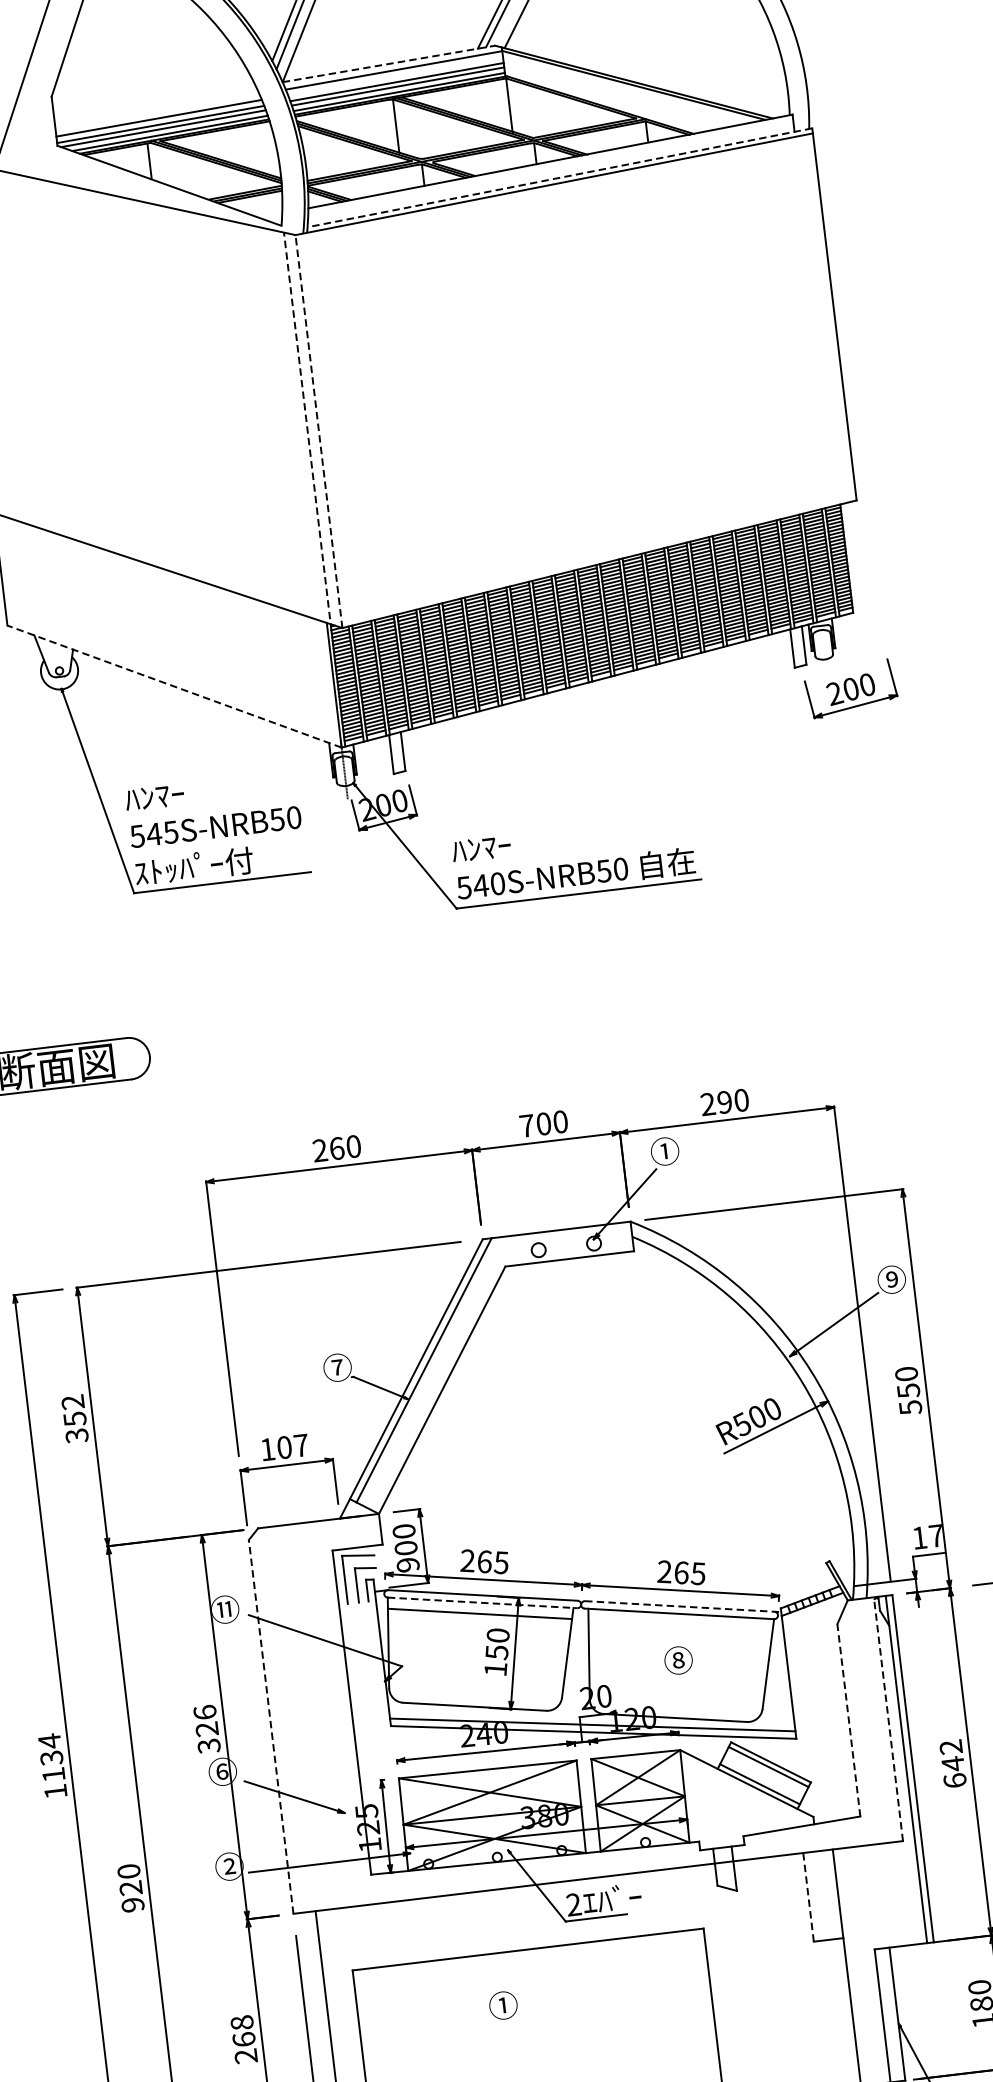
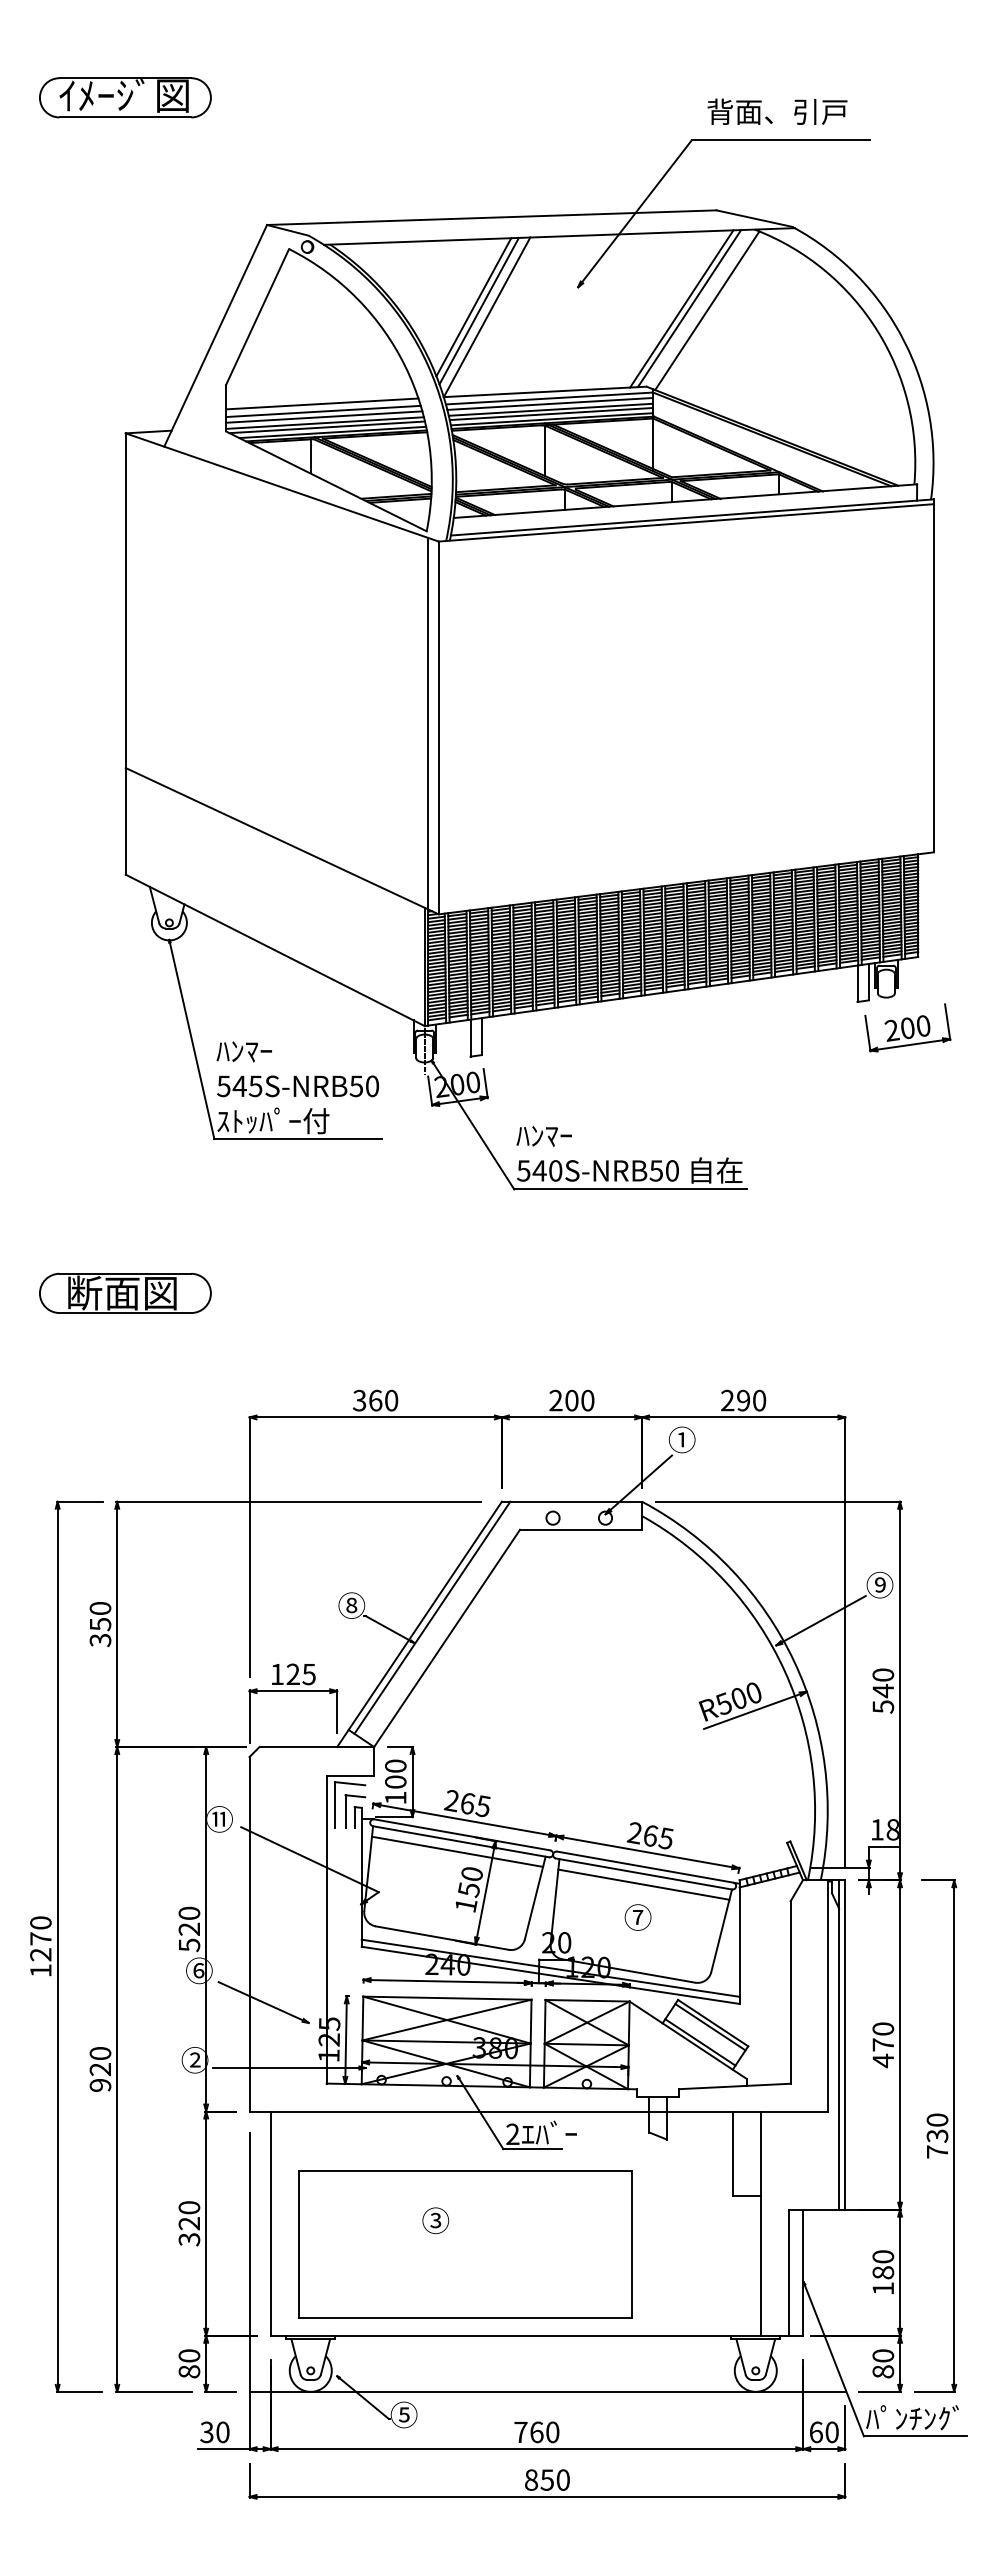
line: (389, 63) -> (545, 391), dashed -> solid
line: (394, 75) -> (549, 403), added
line: (155, 104) -> (322, 403), added
line: (157, 112) -> (323, 411), added
line: (558, 177) -> (691, 517), dashed -> solid
line: (307, 431) -> (428, 726), dashed -> solid
line: (318, 431) -> (438, 727), dashed -> solid
line: (174, 686) -> (275, 950), dashed -> solid
text: (526, 1125) -> (555, 1400), 700 -> 200
text: (319, 1150) -> (359, 1400), 260 -> 360
text: (337, 1367) -> (351, 1605), ⑦ -> ⑧
text: (908, 1391) -> (883, 1691), 550 -> 540
text: (73, 1402) -> (100, 1608), 352 -> 350
text: (292, 1446) -> (300, 1674), 107 -> 125
text: (935, 1535) -> (892, 1829), 17 -> 18
text: (407, 1564) -> (395, 1797), 900 -> 100
line: (482, 1602) -> (461, 1841), dashed -> solid
line: (683, 1606) -> (648, 1867), dashed -> solid
line: (680, 1624) -> (643, 1884), added
text: (677, 1660) -> (637, 1917), ⑧ -> ⑦
line: (888, 1718) -> (827, 1995), dashed -> solid
line: (848, 1720) -> (790, 1992), dashed -> solid
line: (270, 1726) -> (249, 1933), dashed -> solid
text: (207, 1728) -> (189, 1928), 326 -> 520
text: (51, 1757) -> (40, 1938), 1134 -> 1270
text: (953, 1764) -> (883, 2045), 642 -> 470
line: (808, 1897) -> (733, 2153), dashed -> solid
text: (503, 2005) -> (435, 2220), ① -> ③
text: (244, 2039) -> (189, 2223), 268 -> 320

